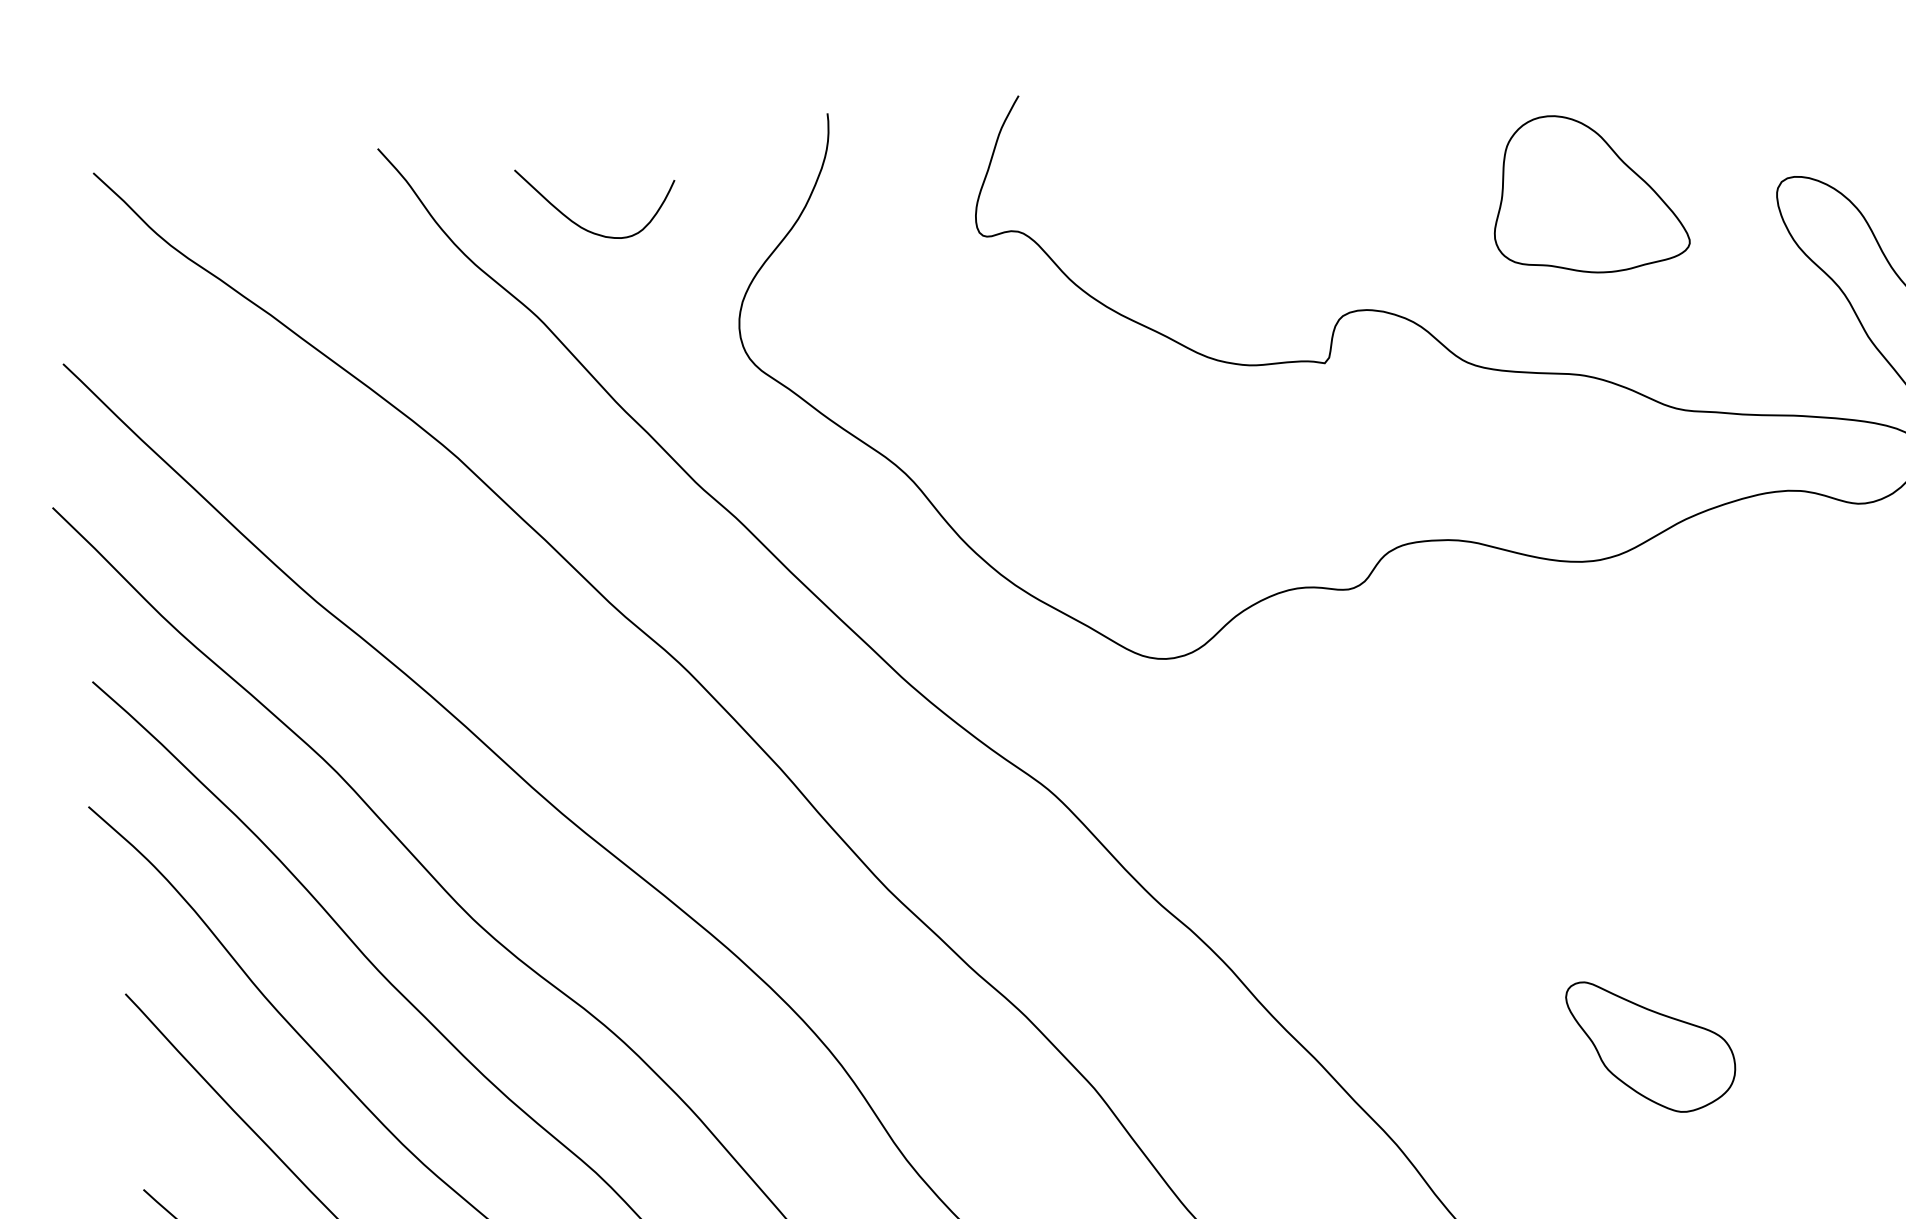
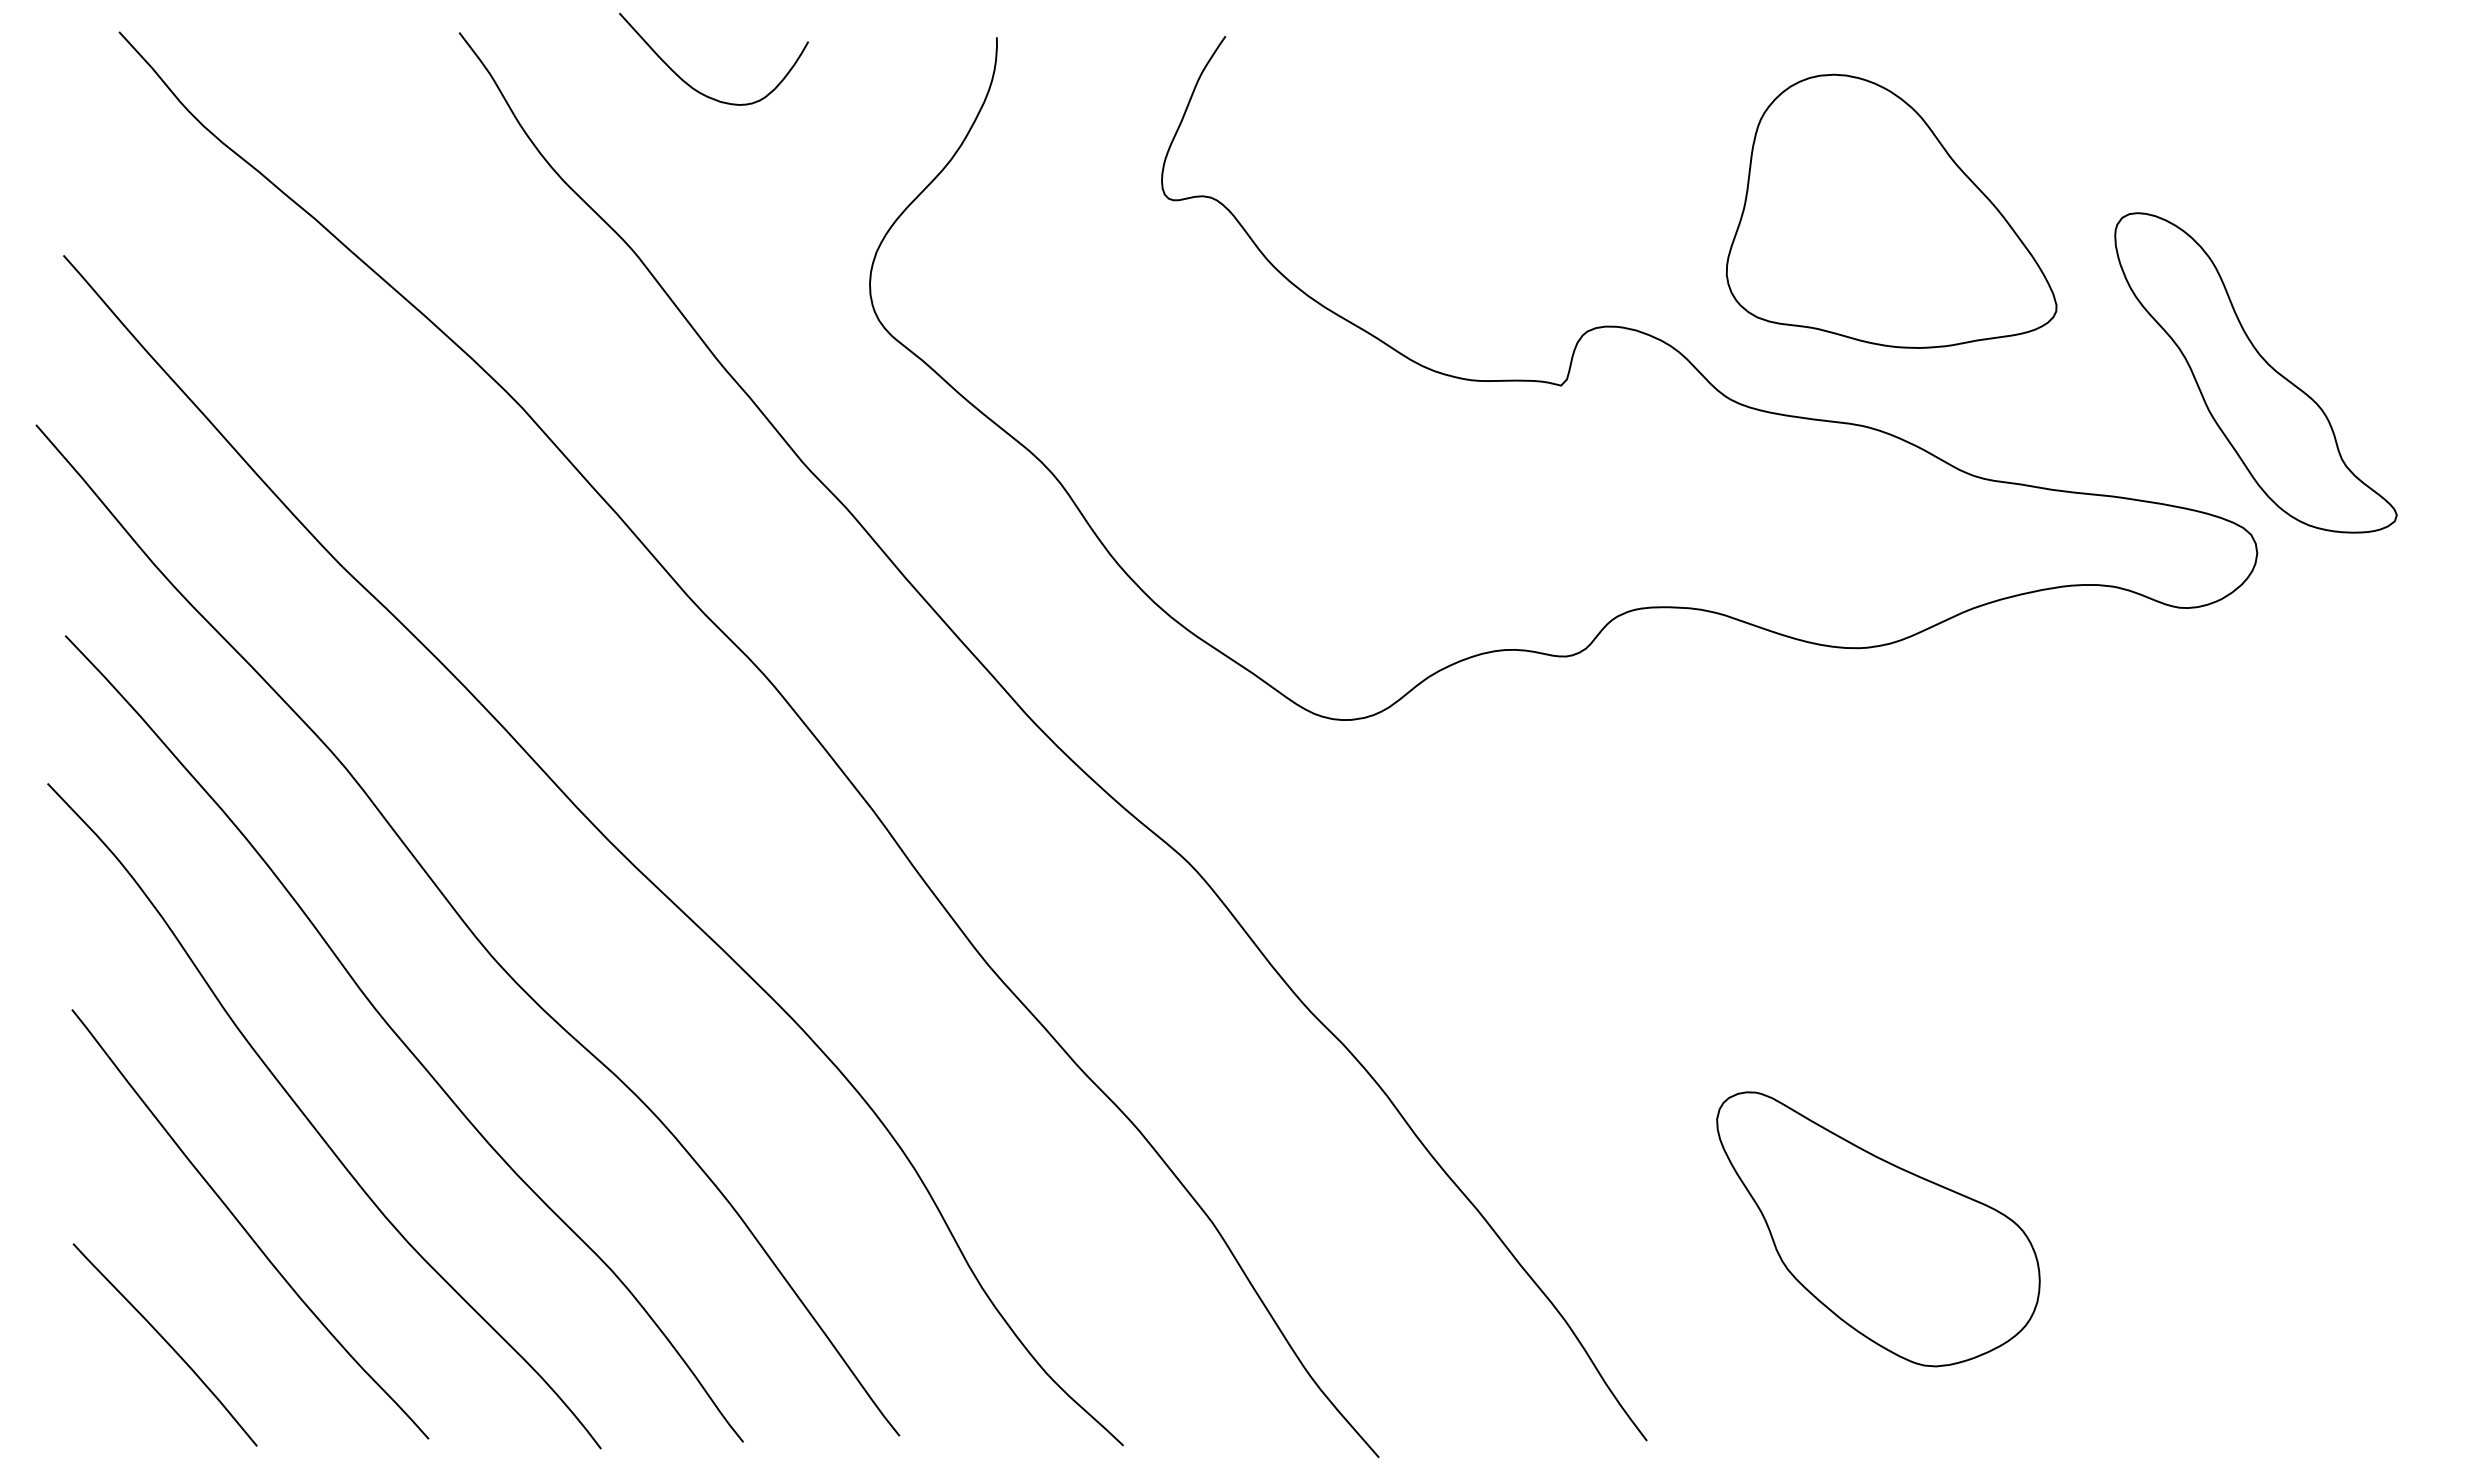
part: (1588, 192) -> (1891, 210), size x1.43
curve: (580, 226) -> (692, 86), moved
part: (1651, 1045) -> (1878, 1229), size x1.67

